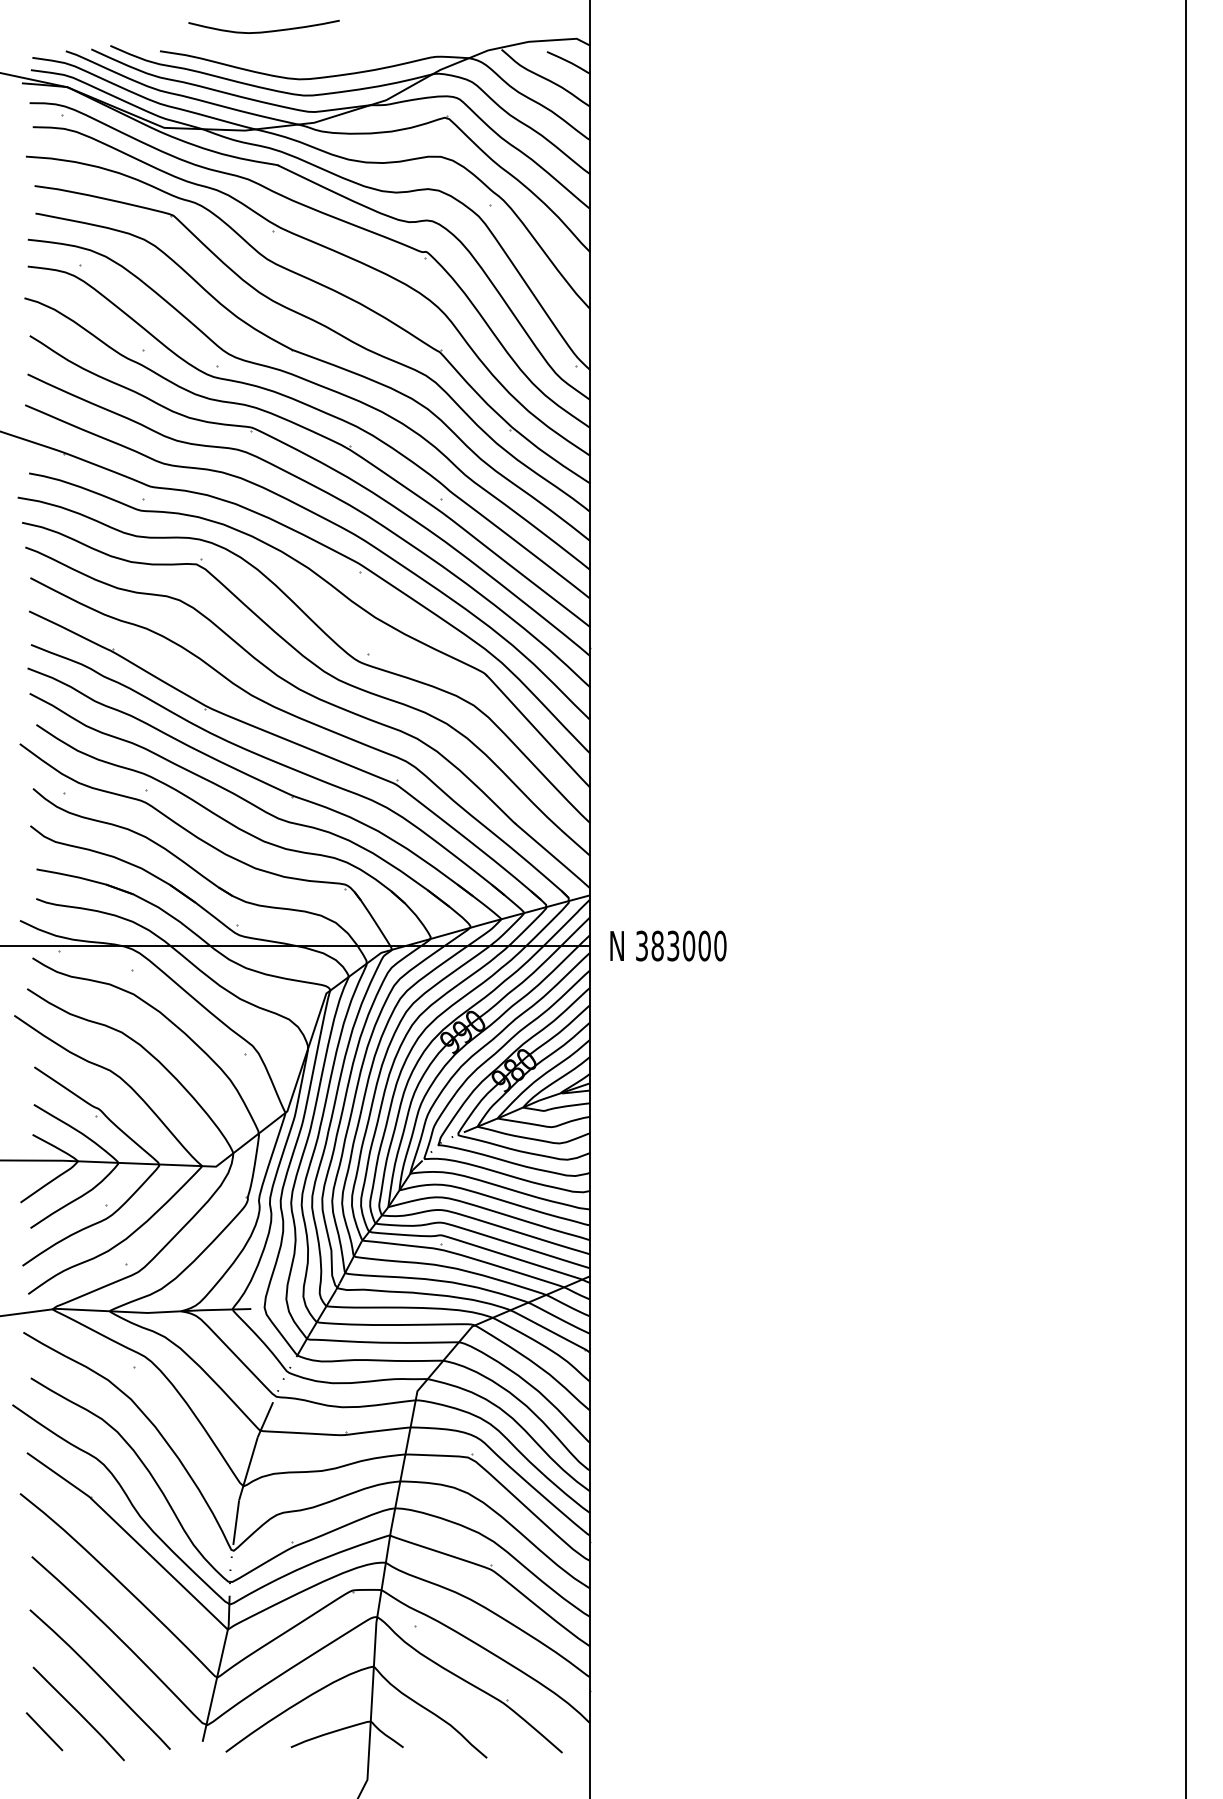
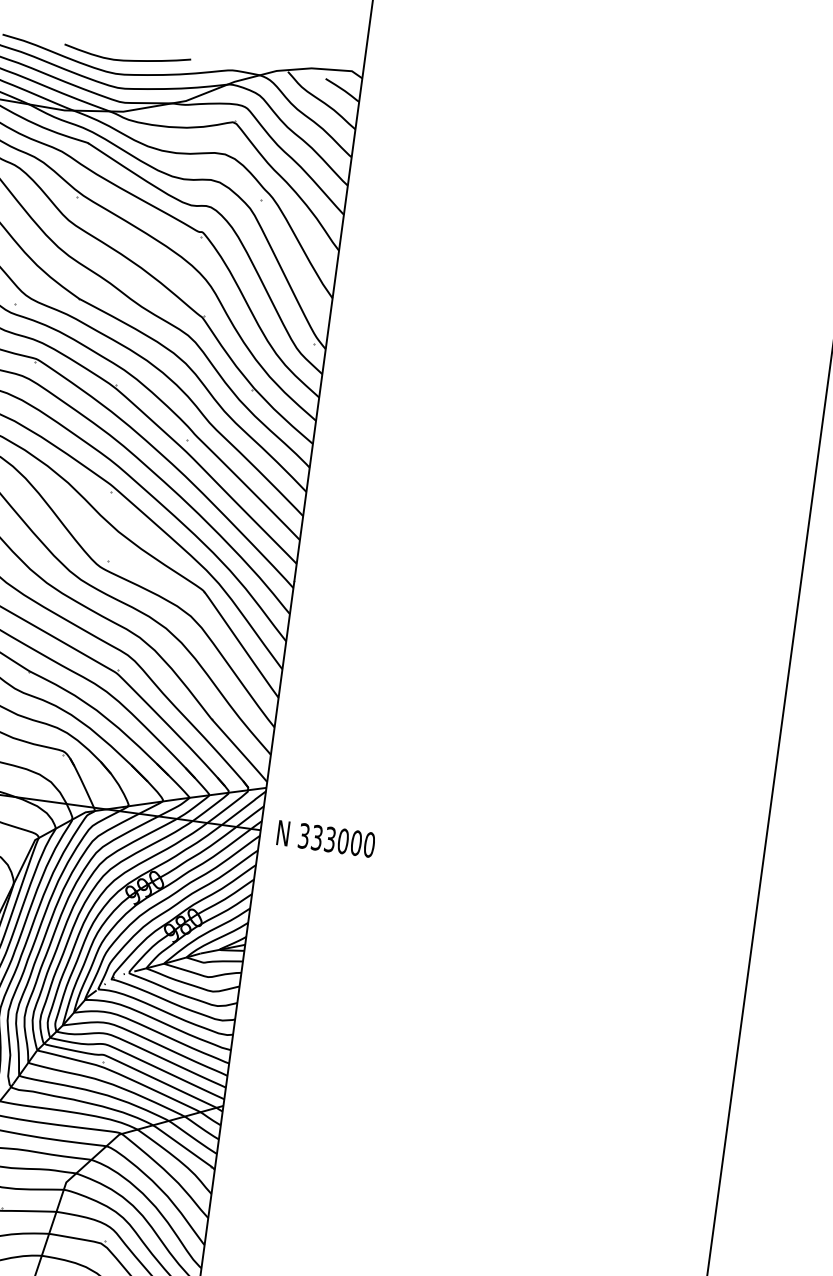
curve: (263, 31) -> (126, 60), moved
text: (657, 945) -> (317, 837), 383000 -> 333000

